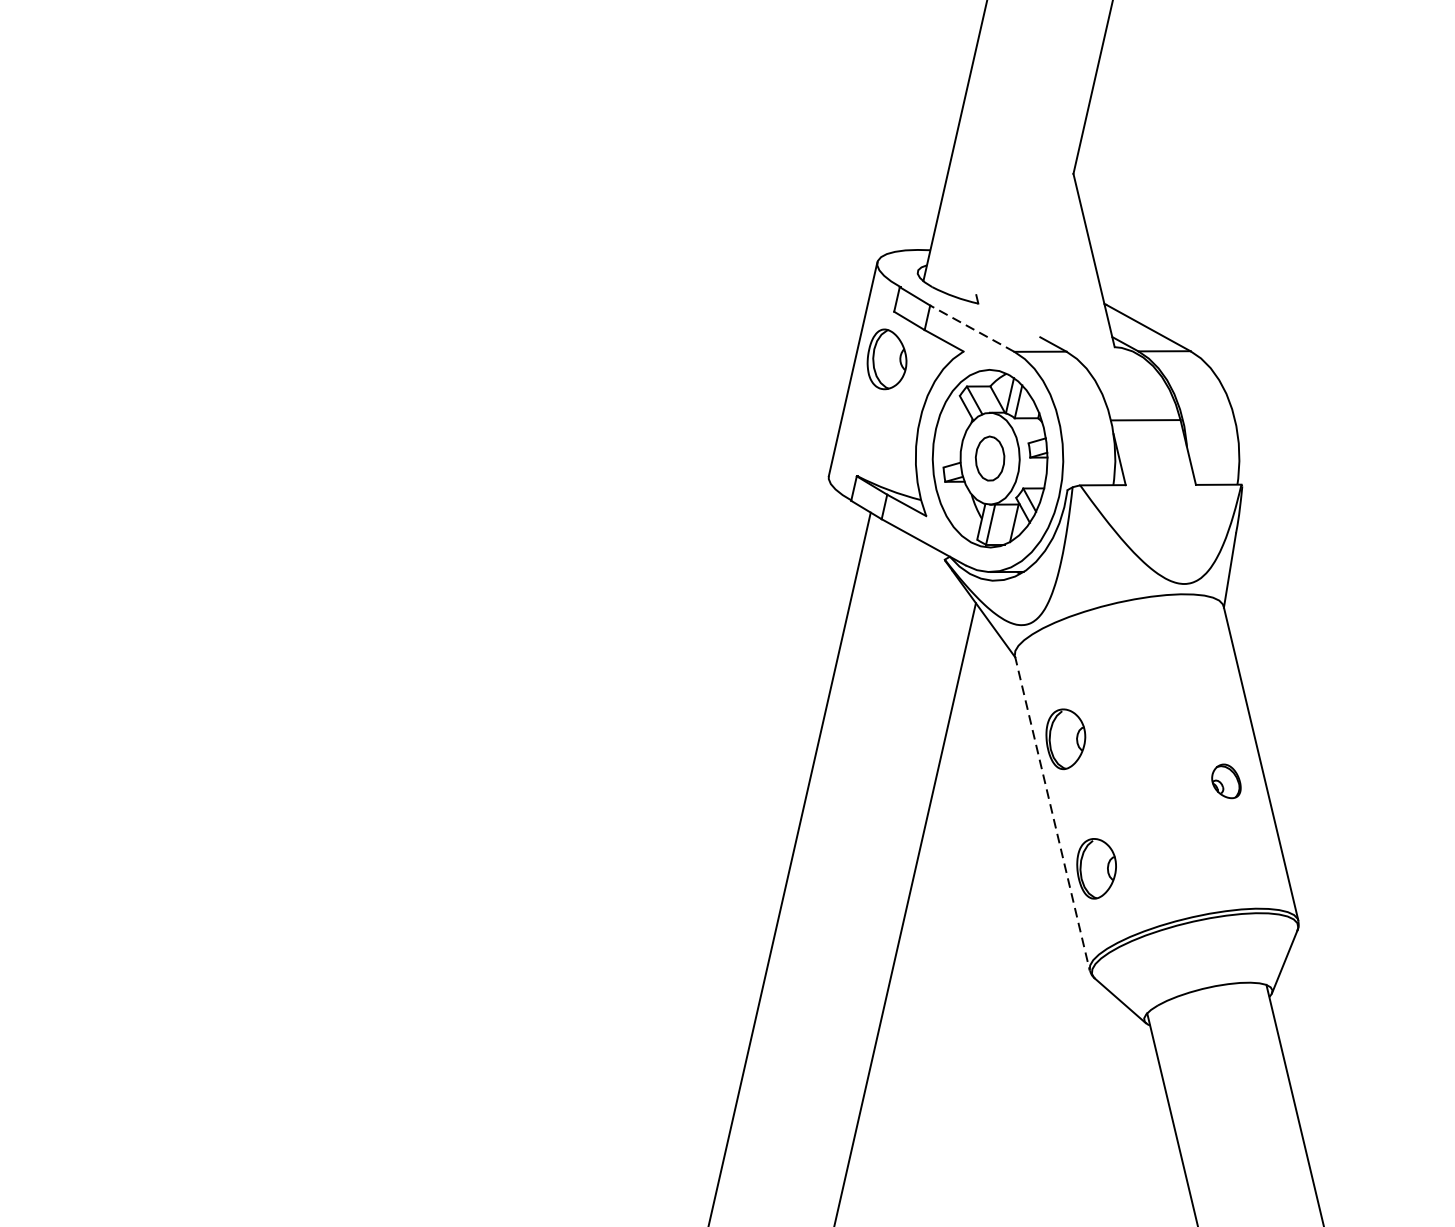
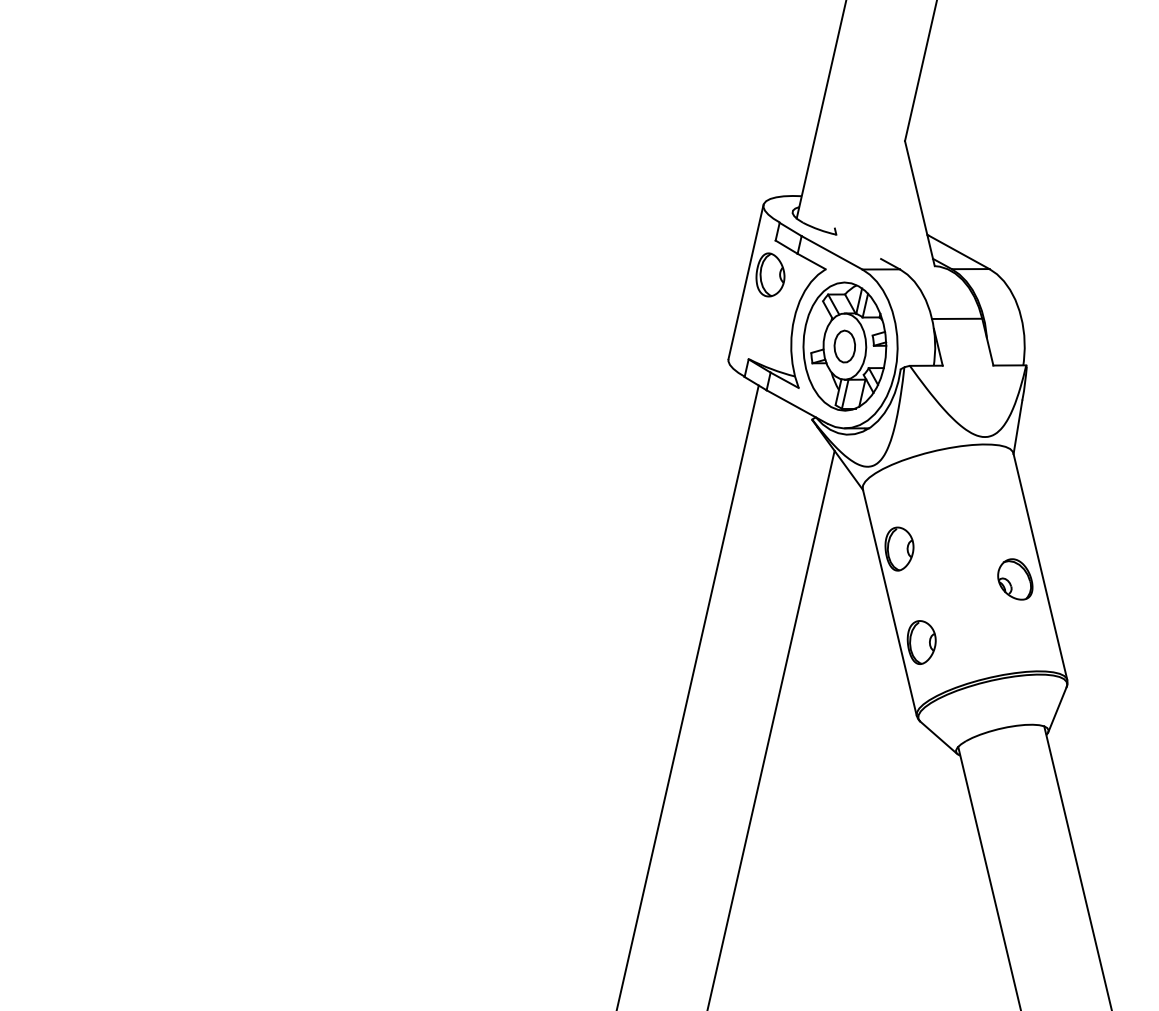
line: (972, 328) -> (832, 252), dashed -> solid
part: (1226, 781) -> (1015, 579), size x1.67
line: (1051, 813) -> (889, 602), dashed -> solid

